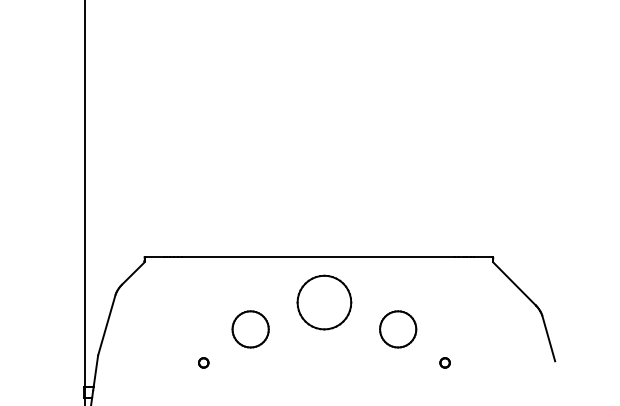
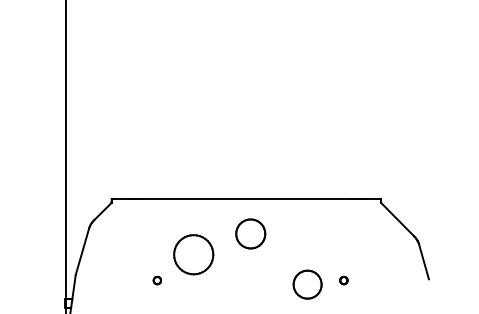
part: (324, 302) -> (250, 233), size x0.7
part: (250, 329) -> (193, 254), size x1.4
part: (398, 329) -> (307, 284), moved

